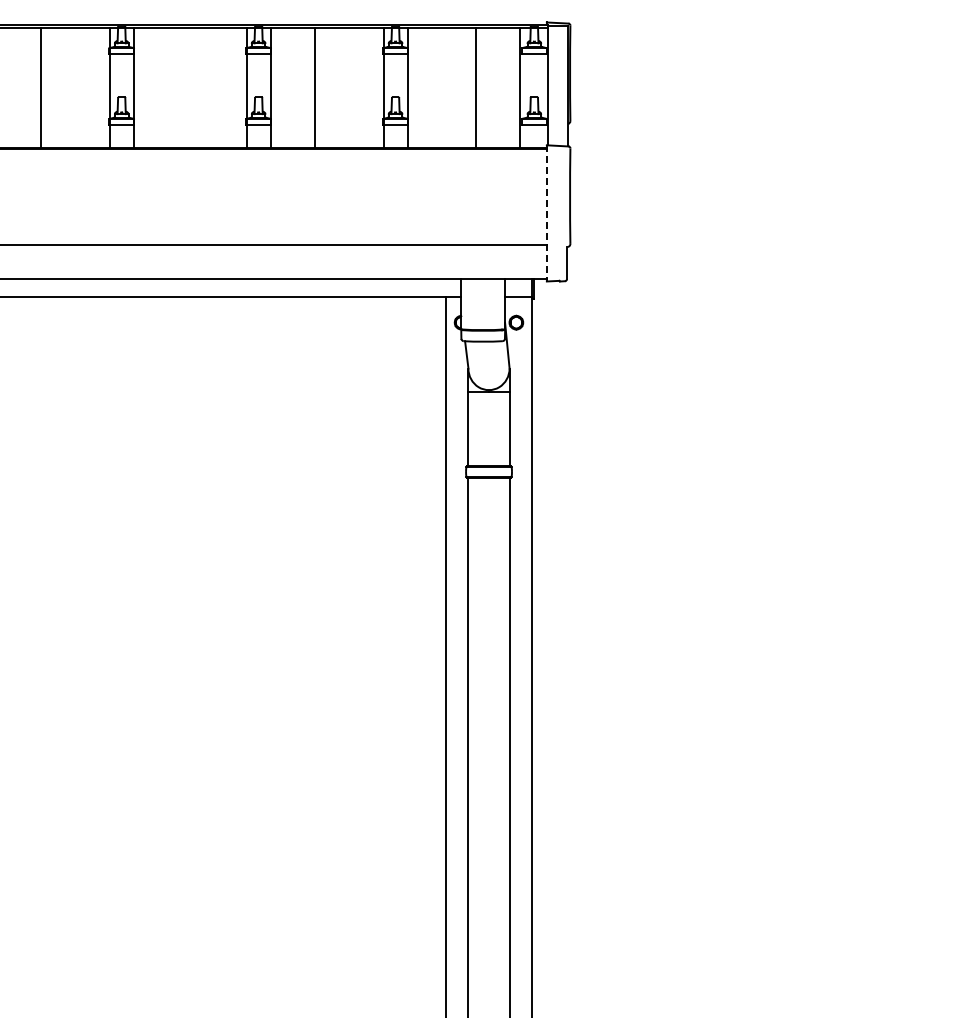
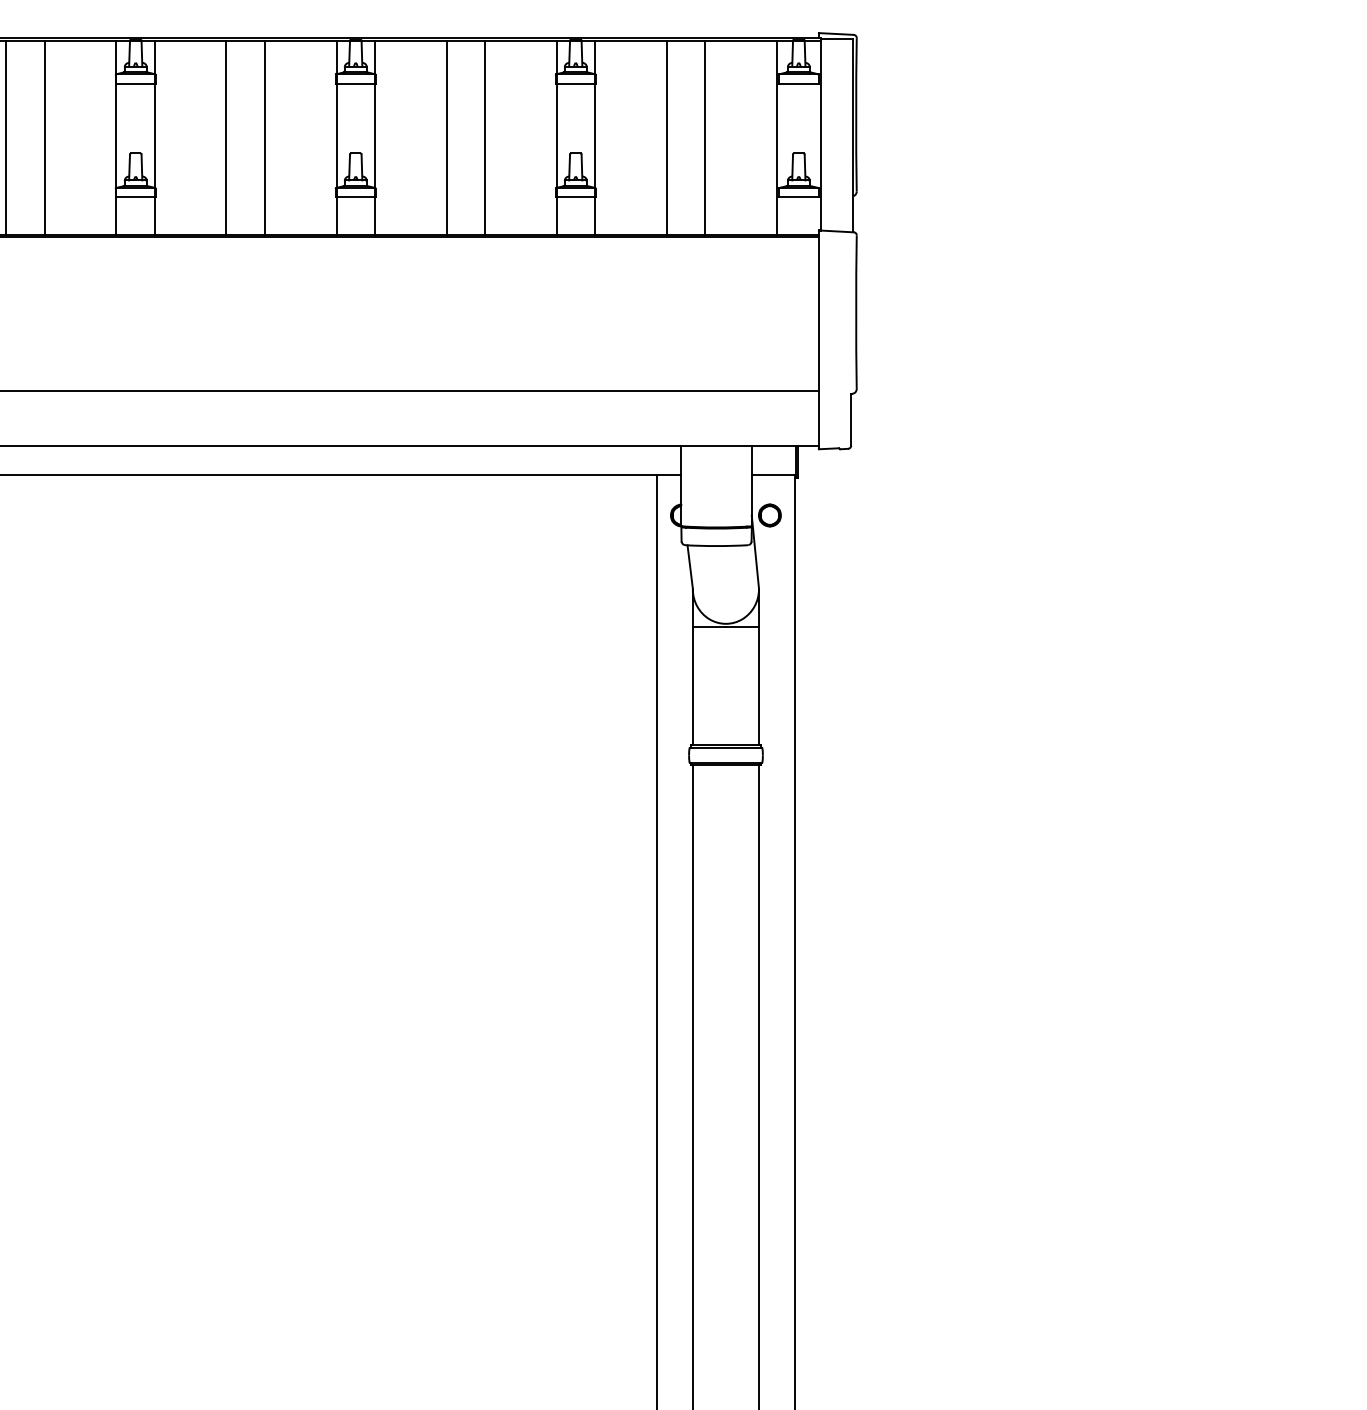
line: (65, 87) -> (45, 137), added
line: (178, 87) -> (227, 137), added
line: (202, 87) -> (265, 137), added
line: (339, 87) -> (485, 137), added
line: (452, 87) -> (667, 137), added
line: (546, 213) -> (818, 340), dashed -> solid

